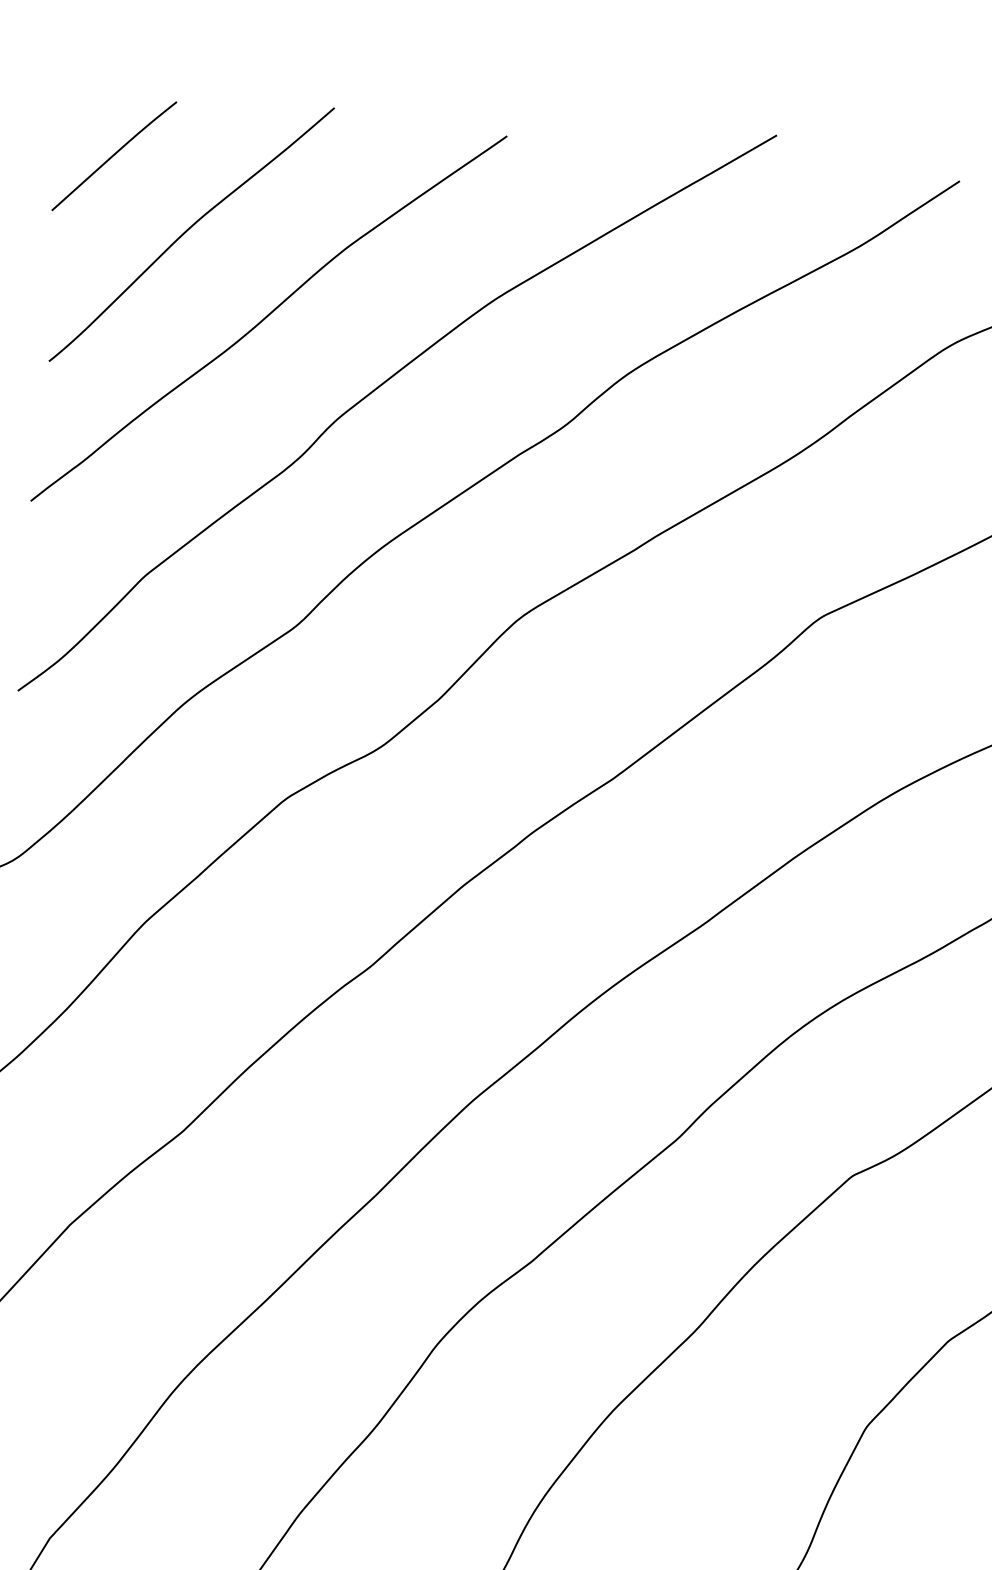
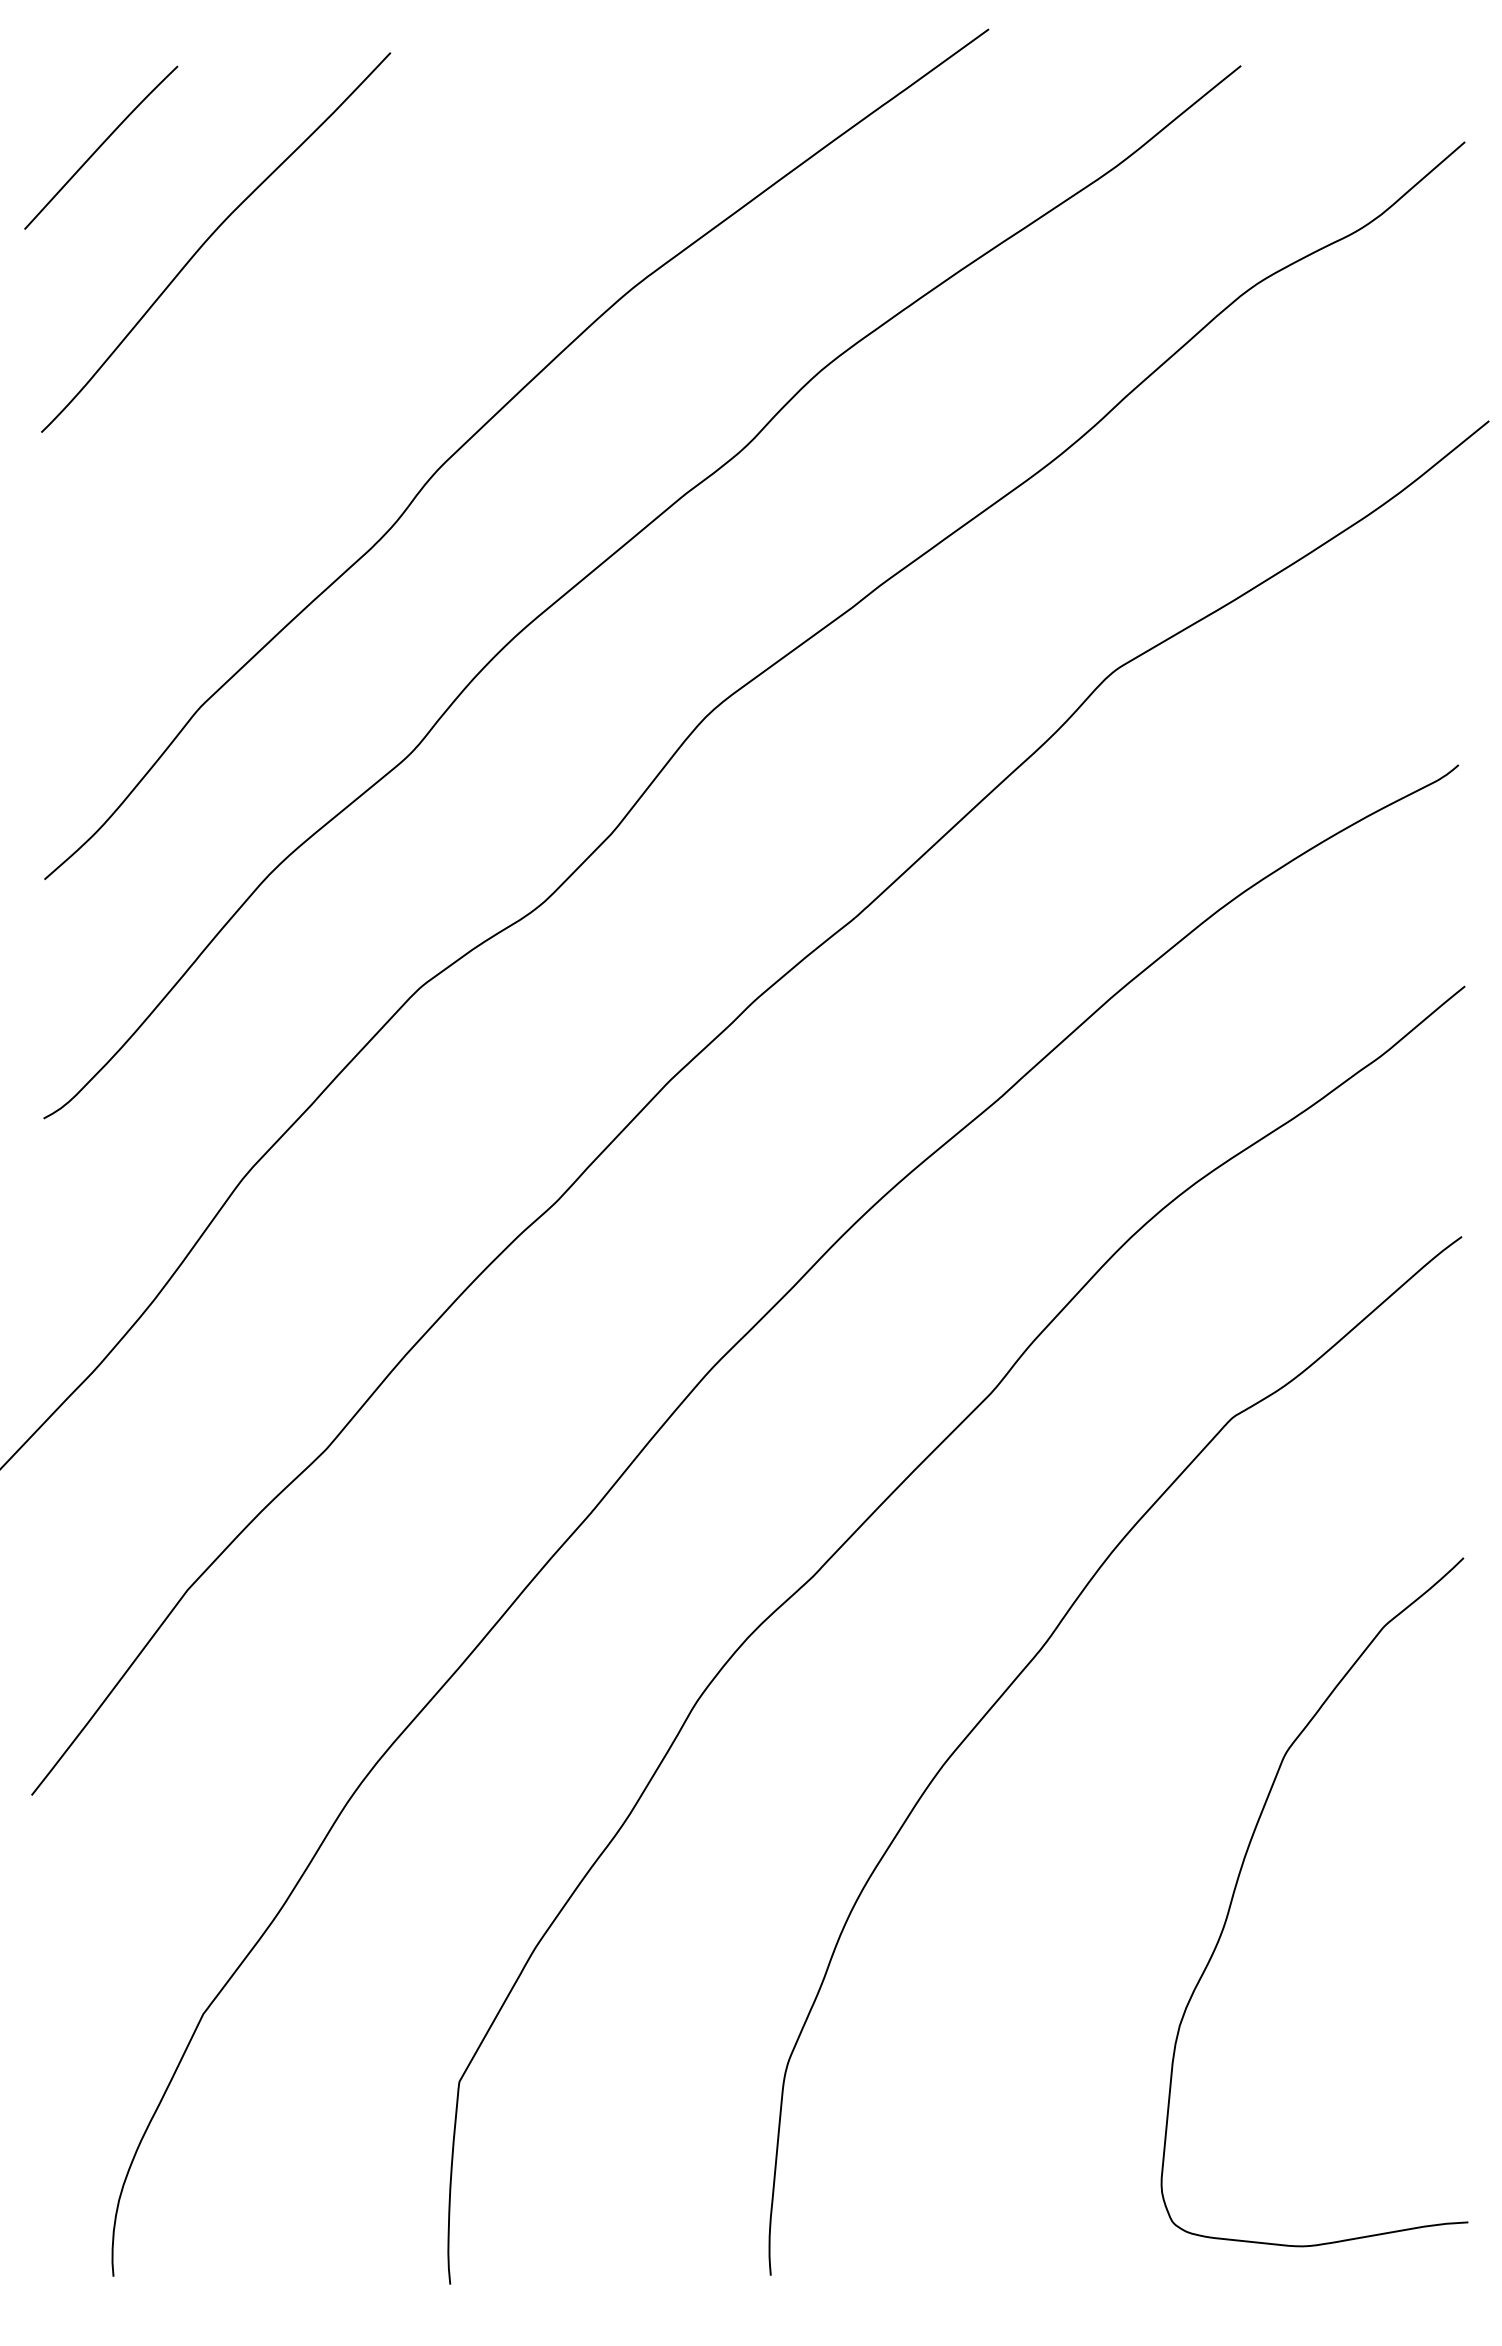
curve: (267, 316) -> (329, 342), removed

